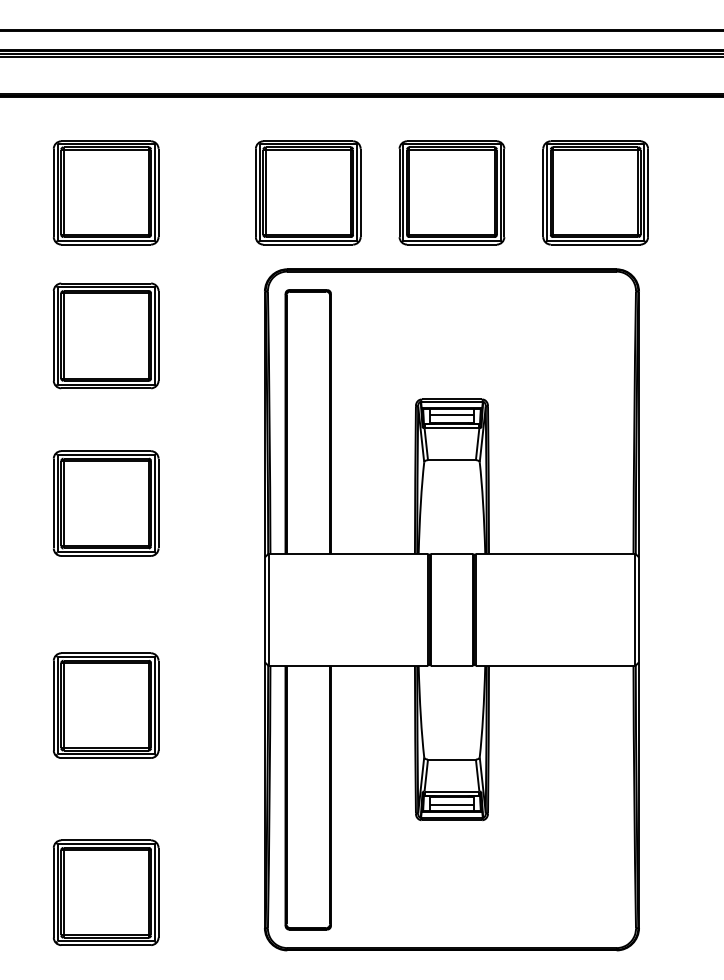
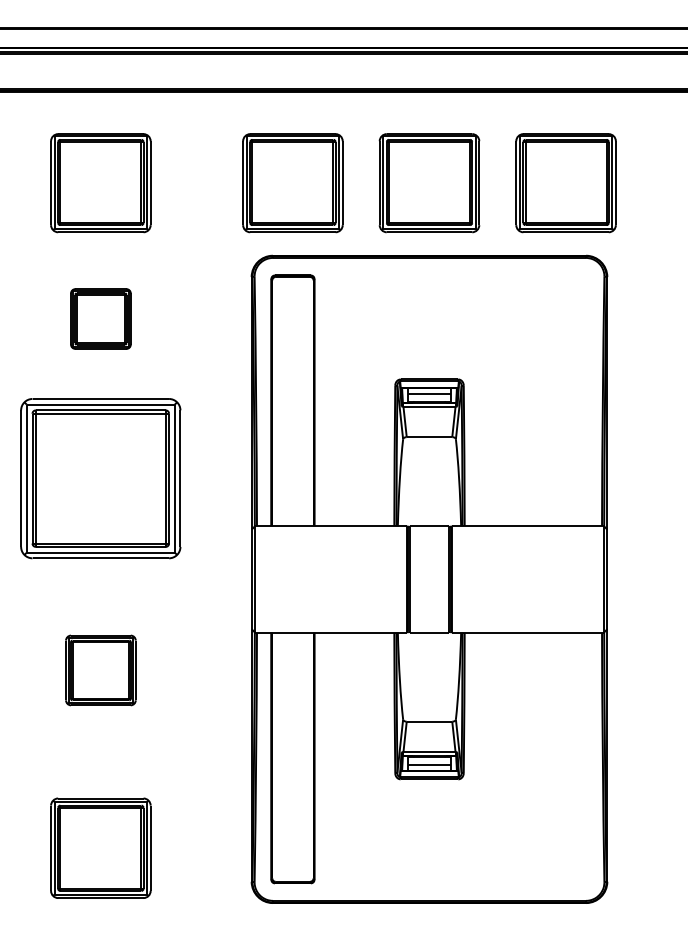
part: (105, 335) -> (100, 318), size x0.6
part: (105, 502) -> (100, 477), size x1.6
part: (105, 705) -> (100, 670), size x0.7

